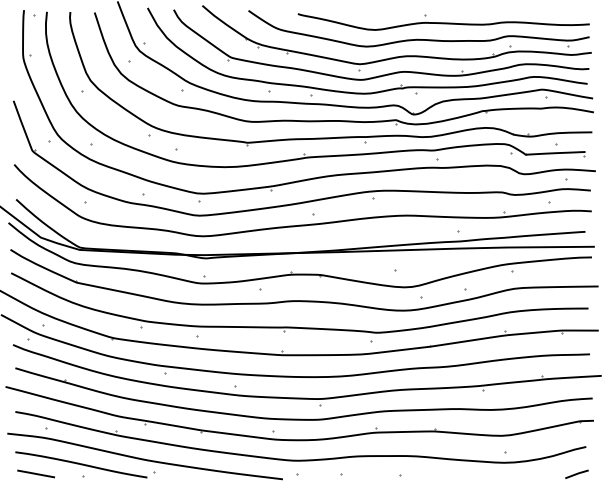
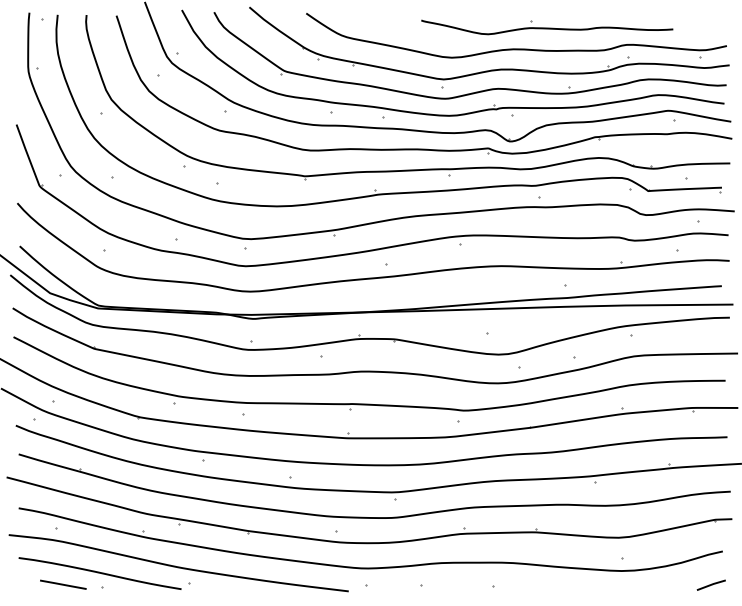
part: (444, 22) -> (547, 27), size x0.7
line: (36, 473) -> (63, 584), moved

